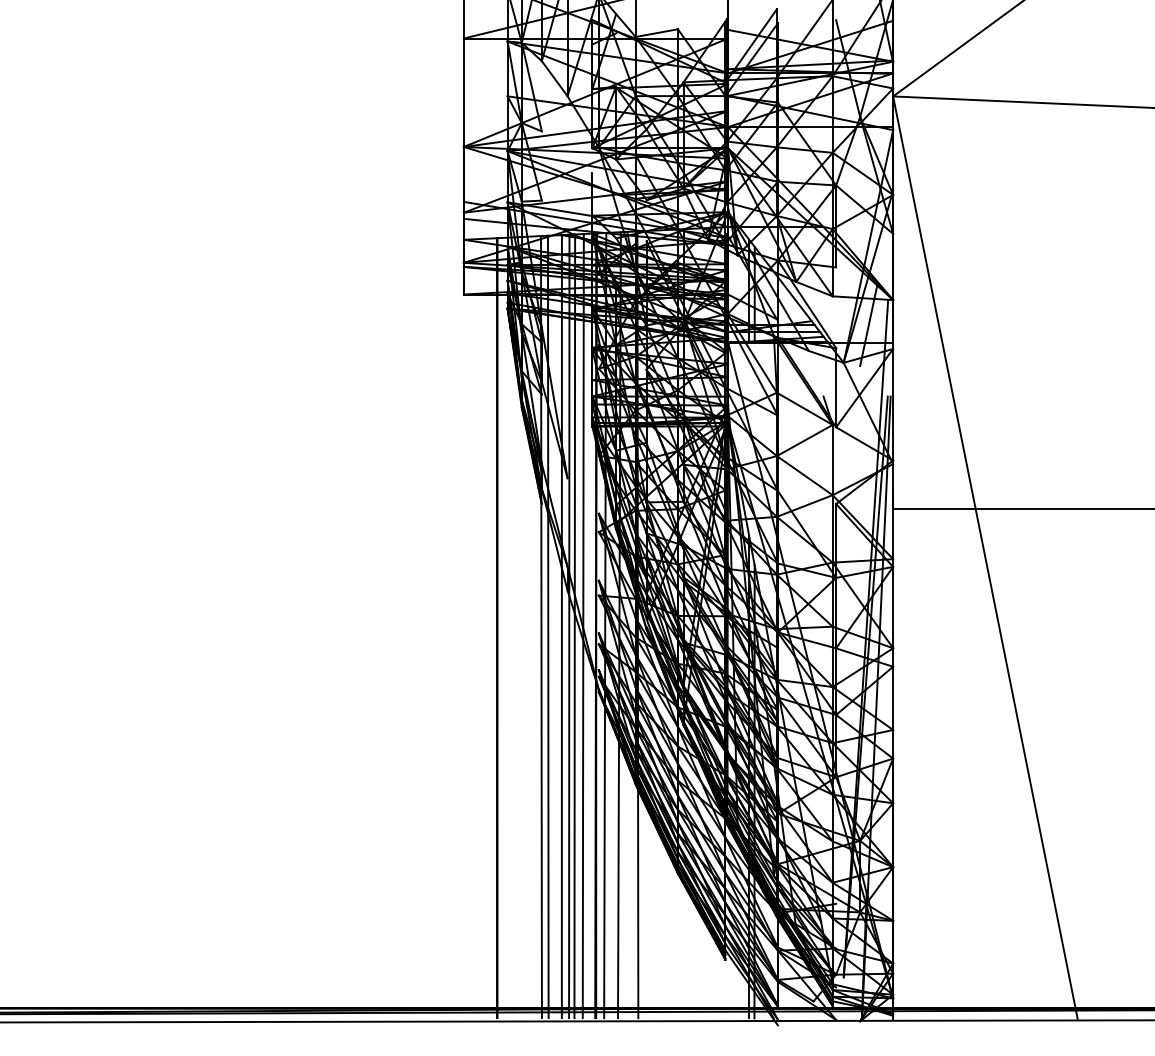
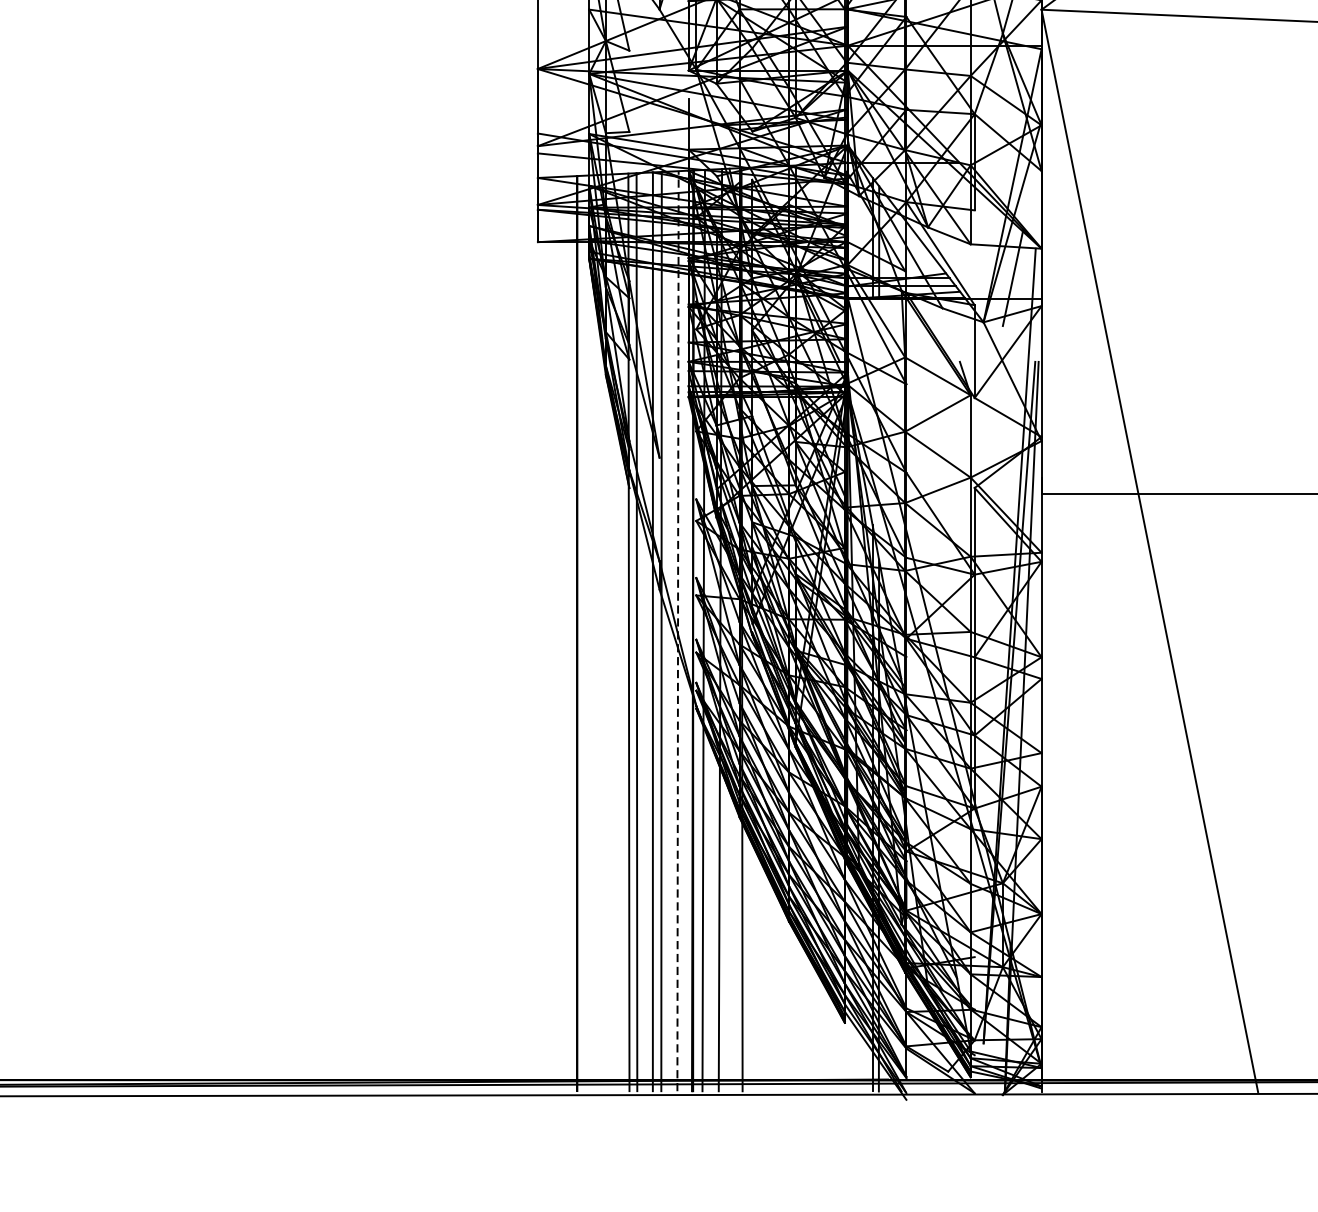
line: (583, 625) -> (678, 630), solid -> dashed
line: (574, 626) -> (667, 631), removed

